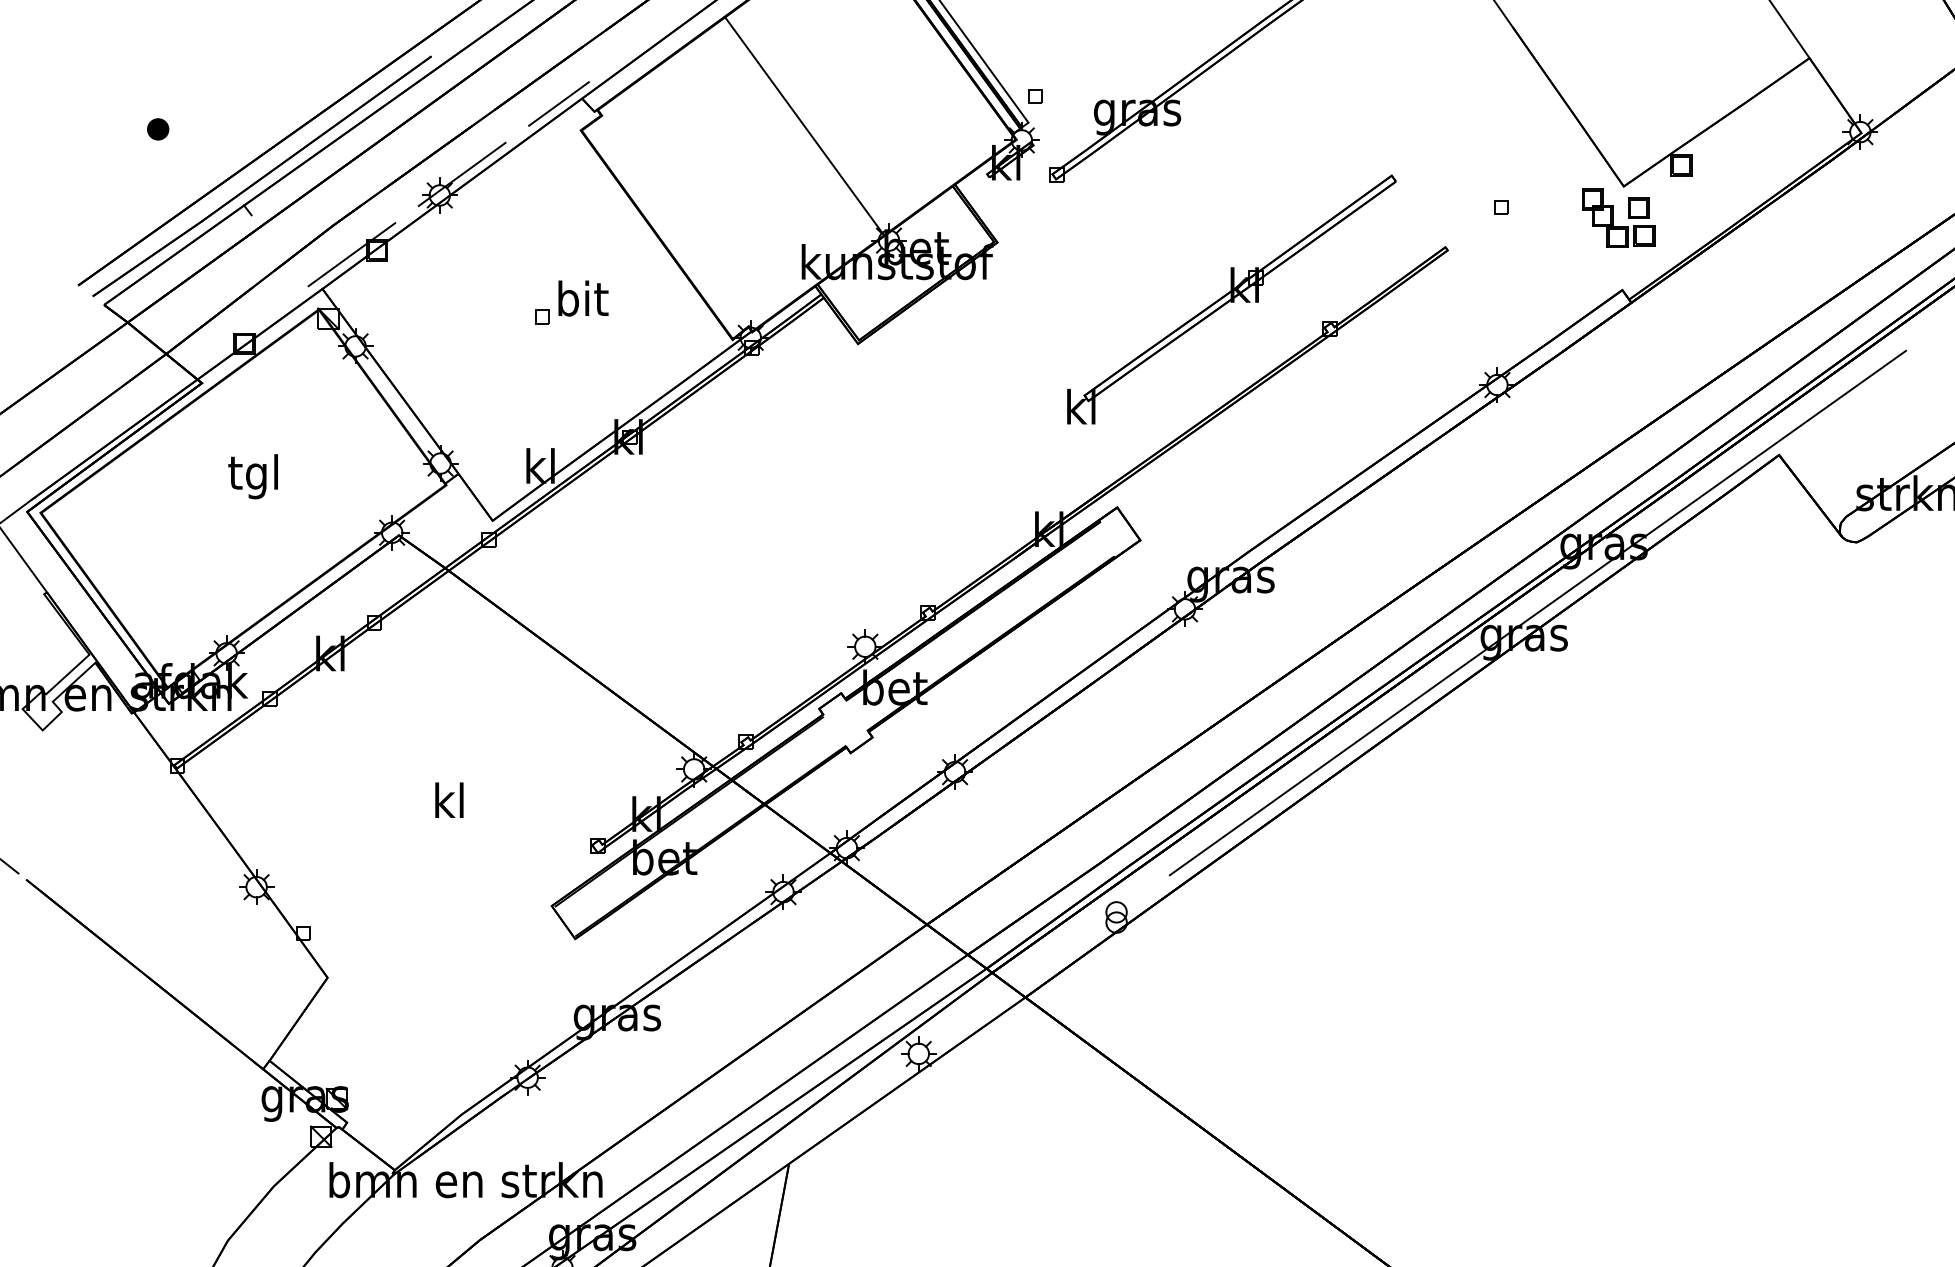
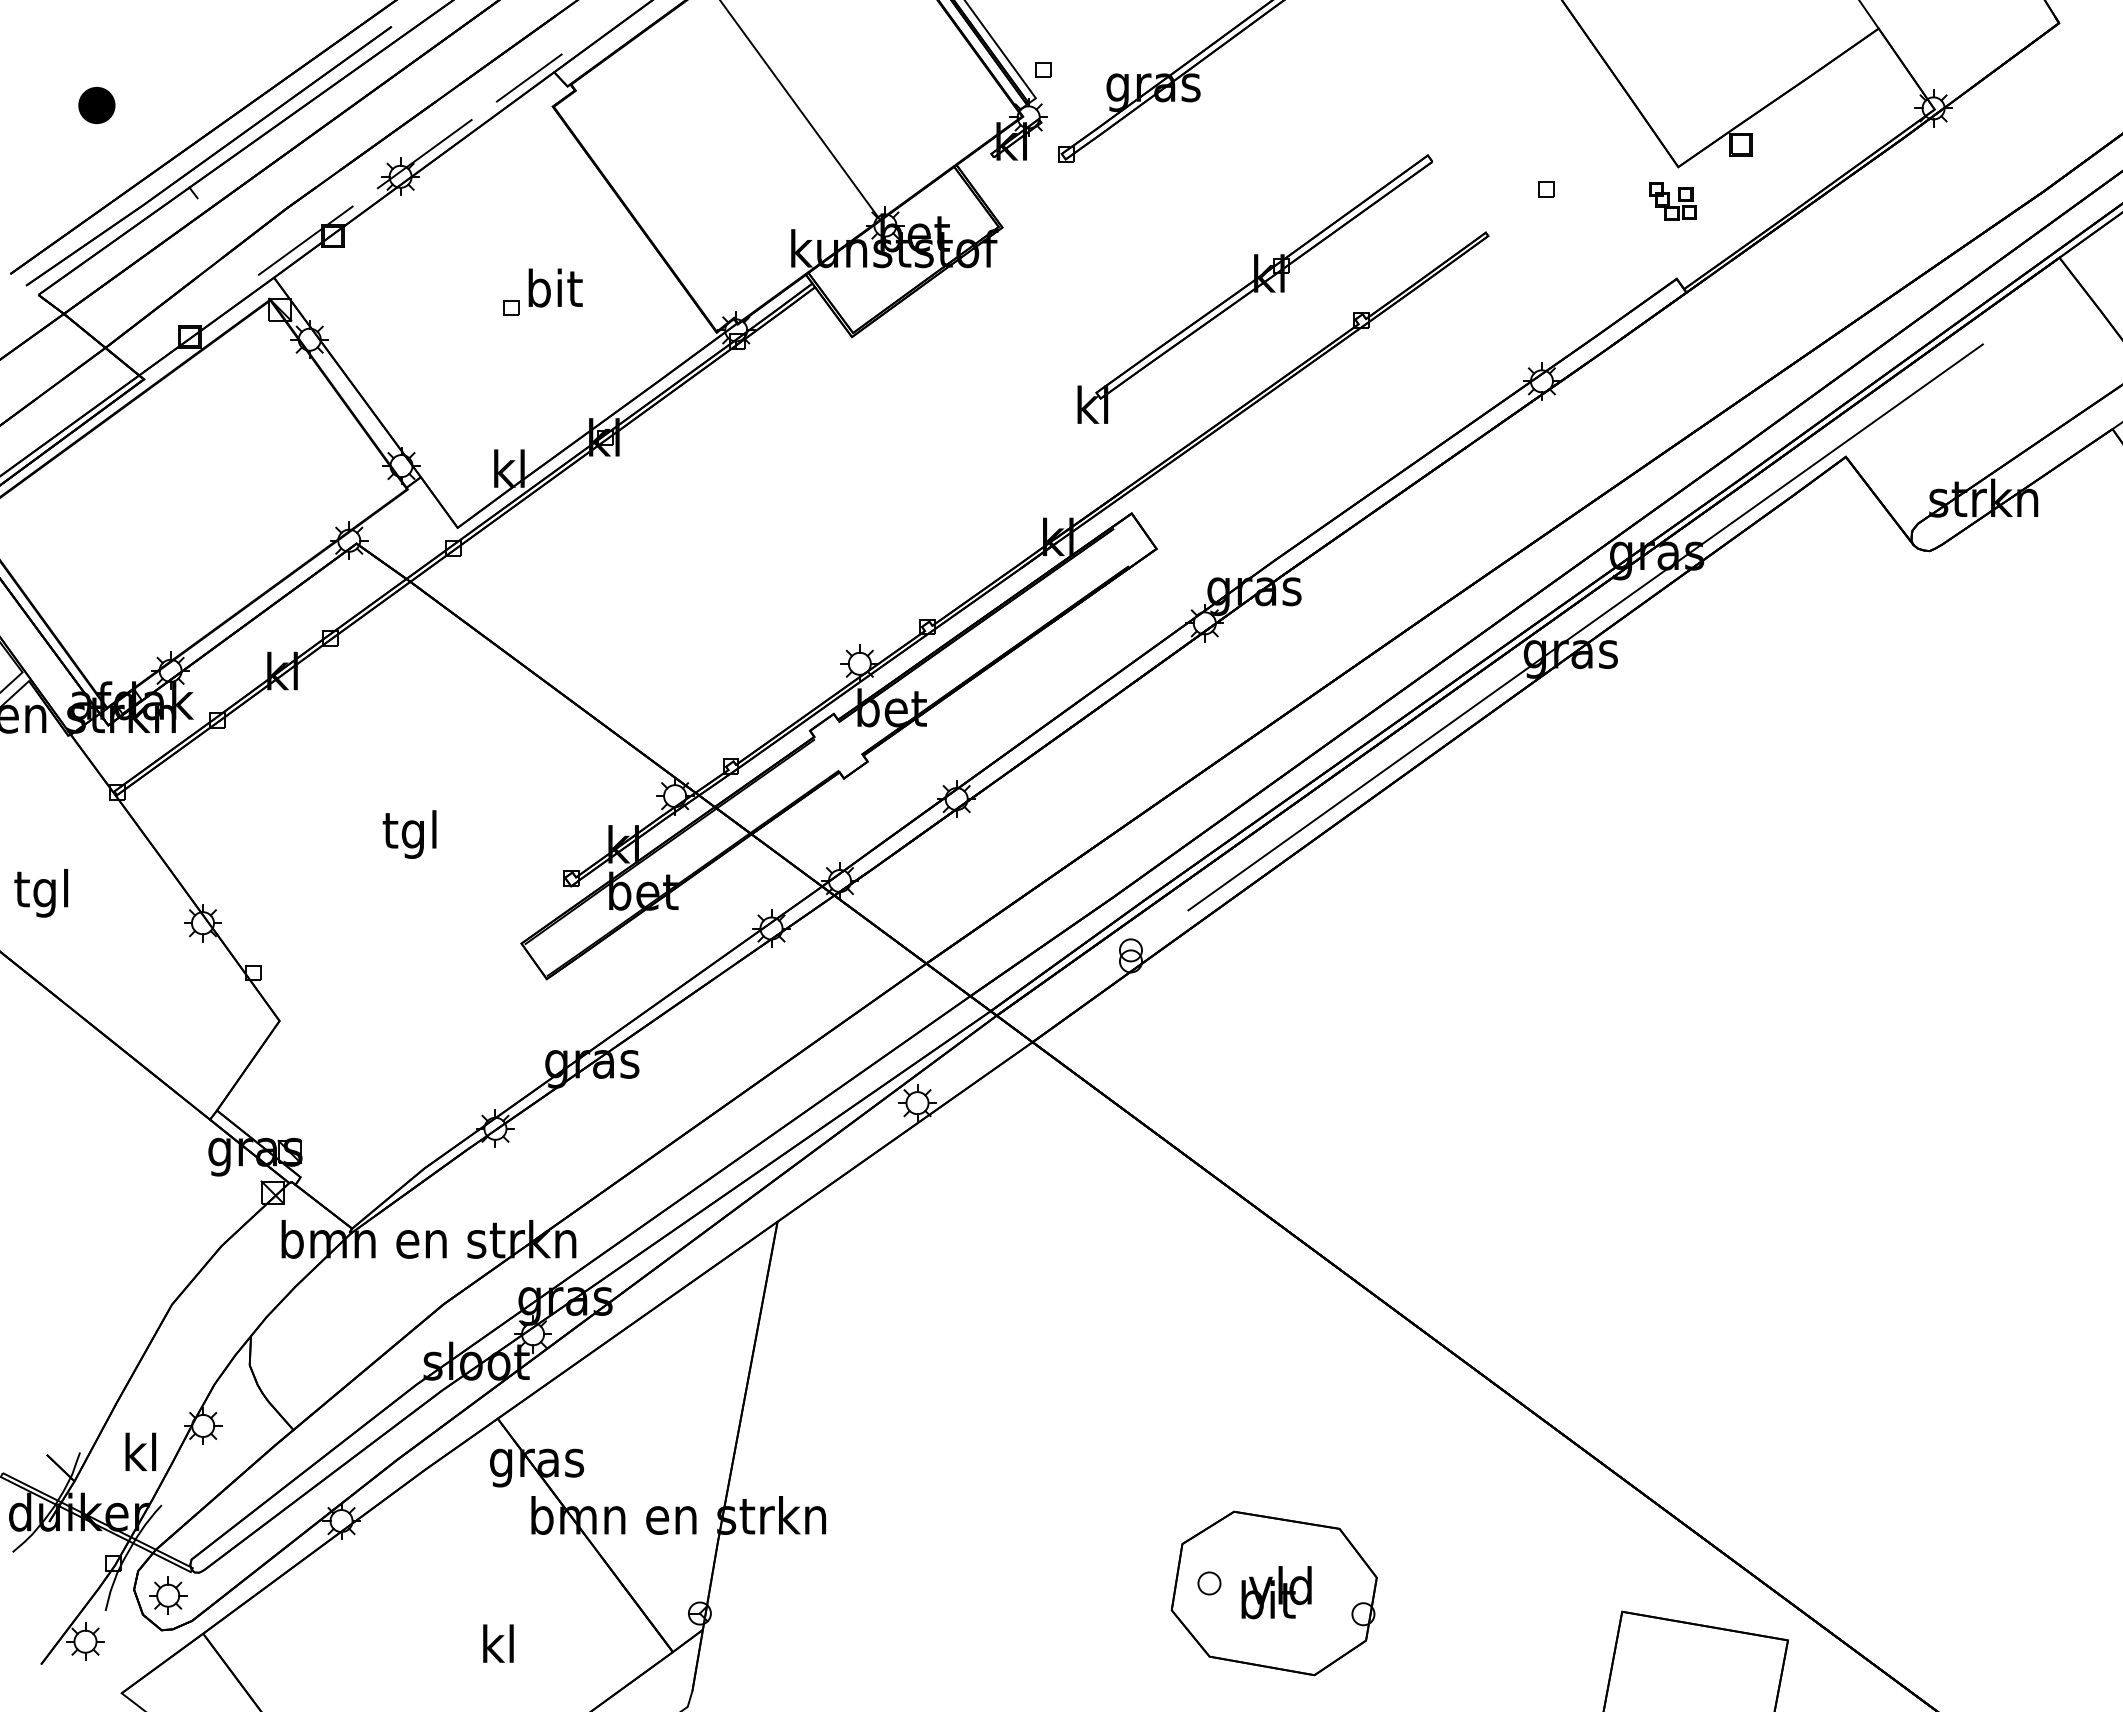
part: (157, 129) -> (96, 105), size x1.6
part: (1618, 218) -> (1672, 201), size x0.6
text: (252, 476) -> (40, 893), moved
text: (448, 804) -> (409, 834), kl -> tgl

